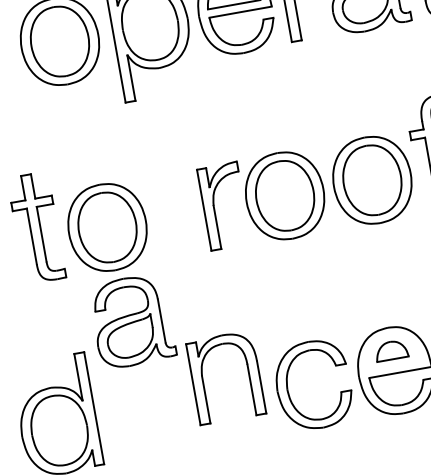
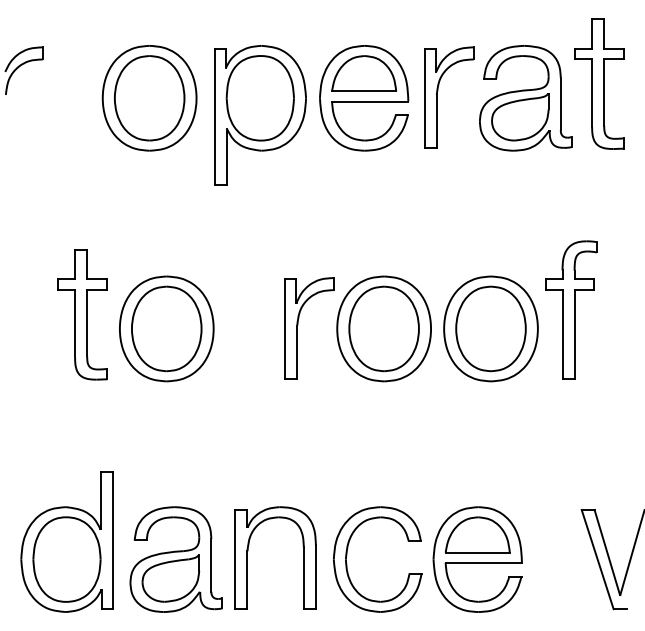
part: (131, 321) -> (175, 559), moved
part: (391, 350) -> (477, 534), size x1.67
part: (202, 376) -> (248, 551), moved

